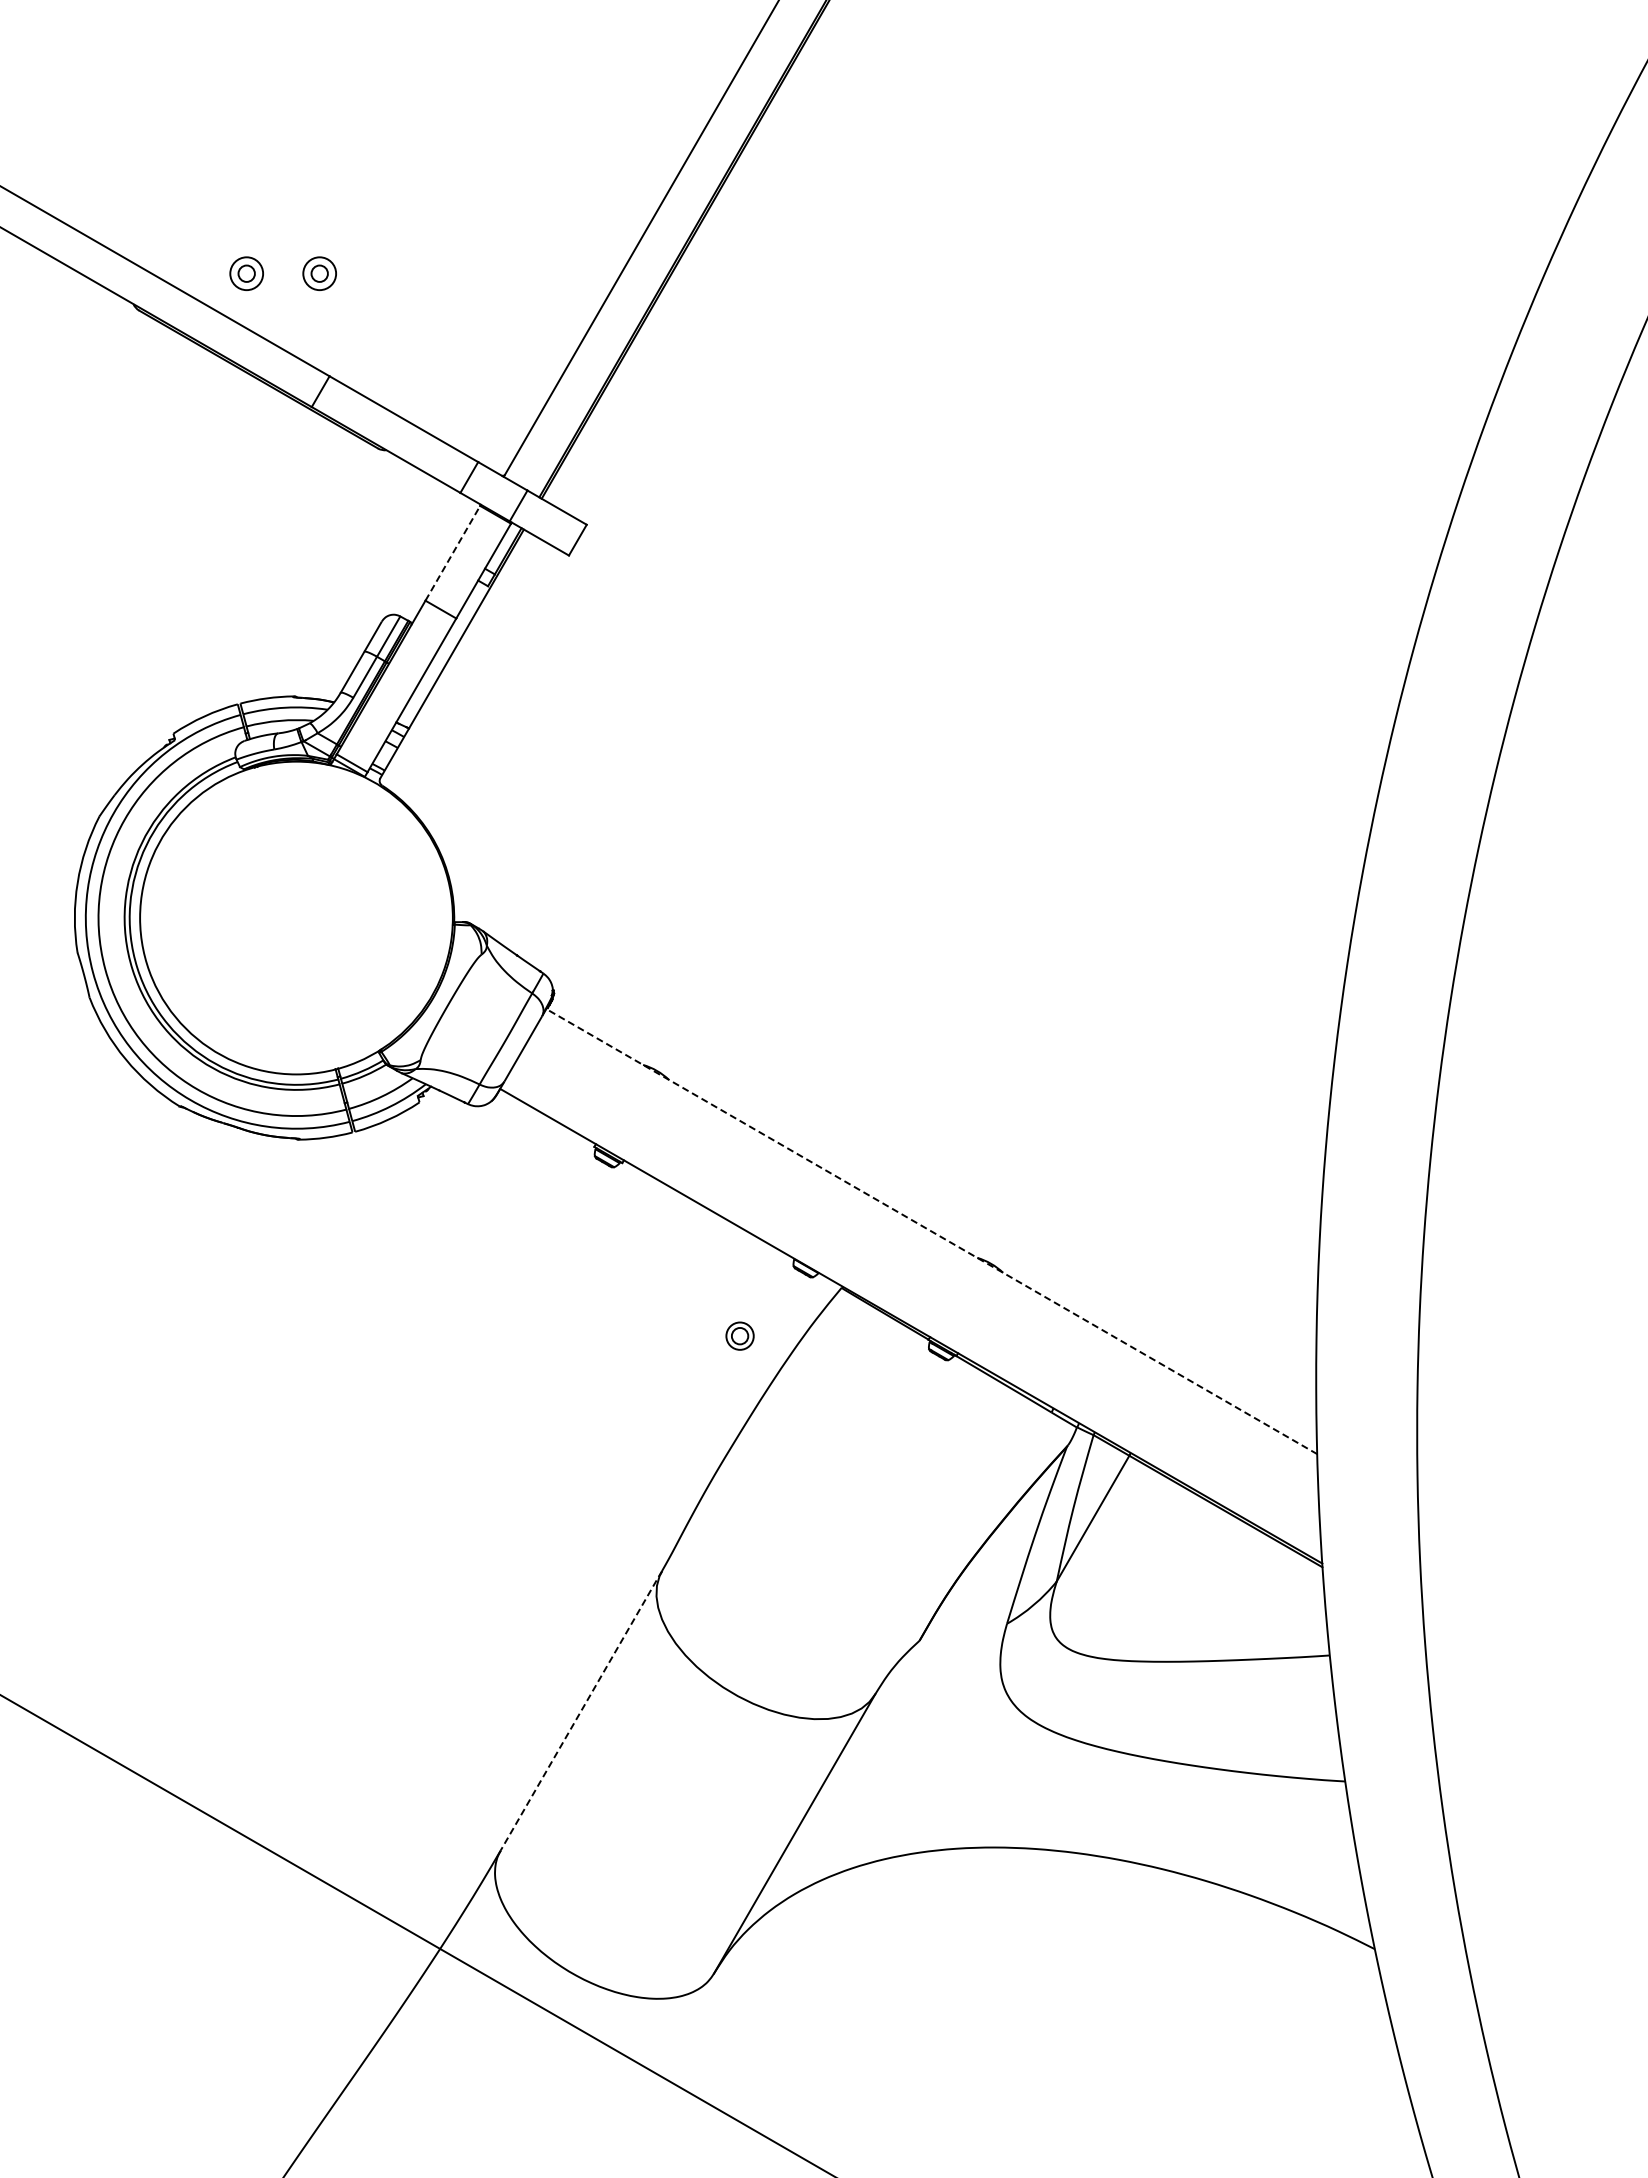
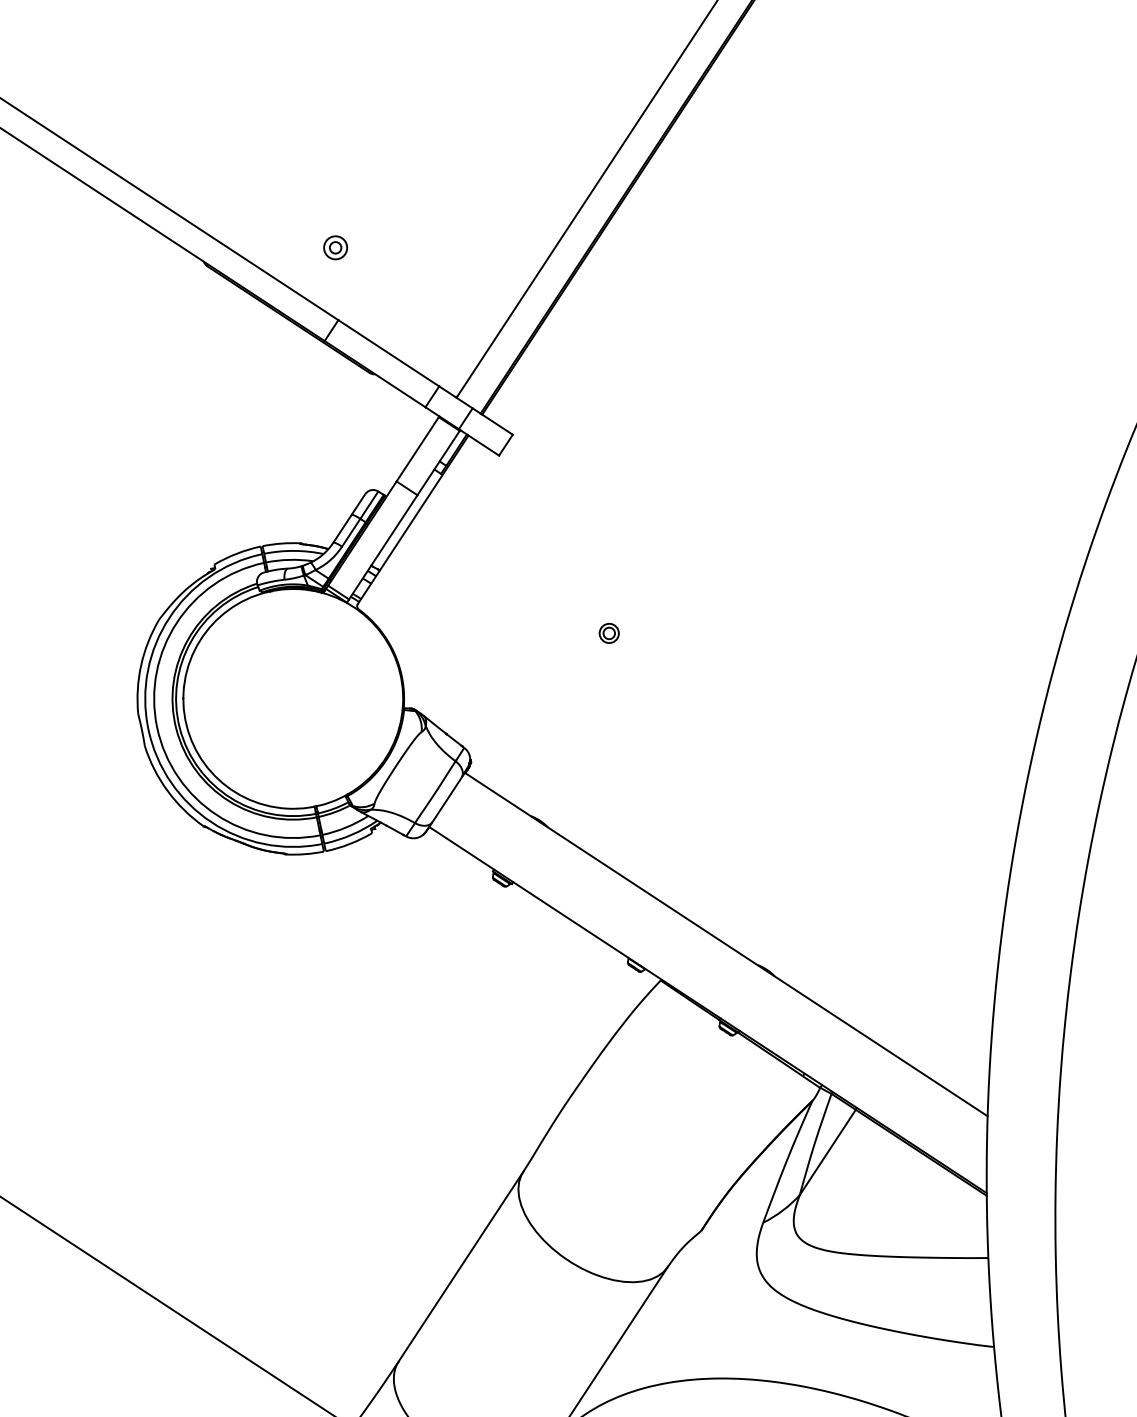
part: (246, 273) -> (284, 244), removed
line: (452, 553) -> (417, 449), dashed -> solid
line: (931, 1231) -> (726, 944), dashed -> solid
part: (739, 1335) -> (608, 632), moved
line: (581, 1711) -> (461, 1267), dashed -> solid

